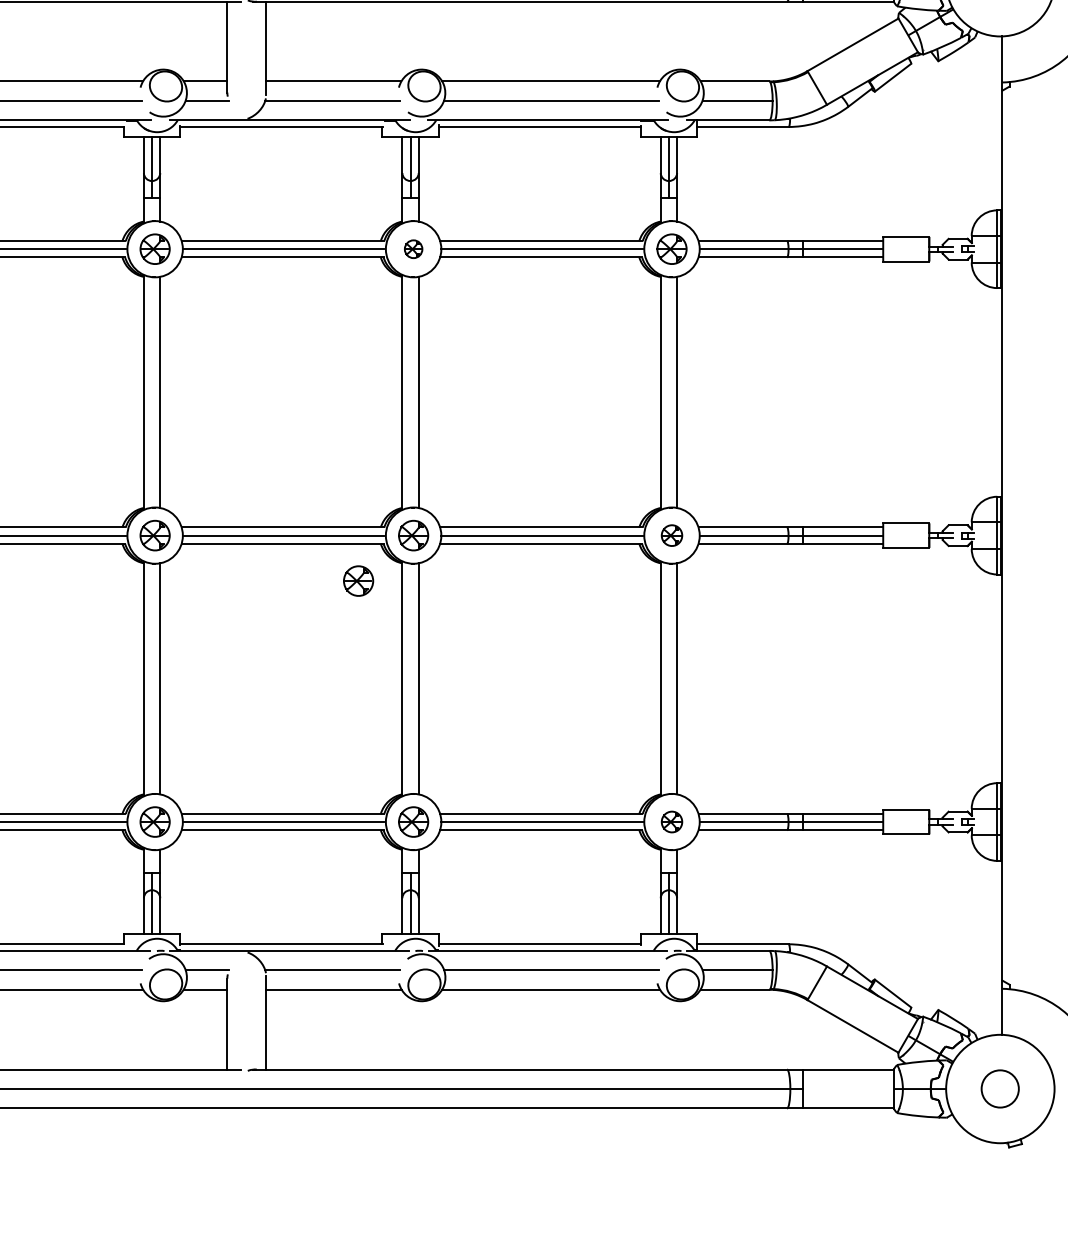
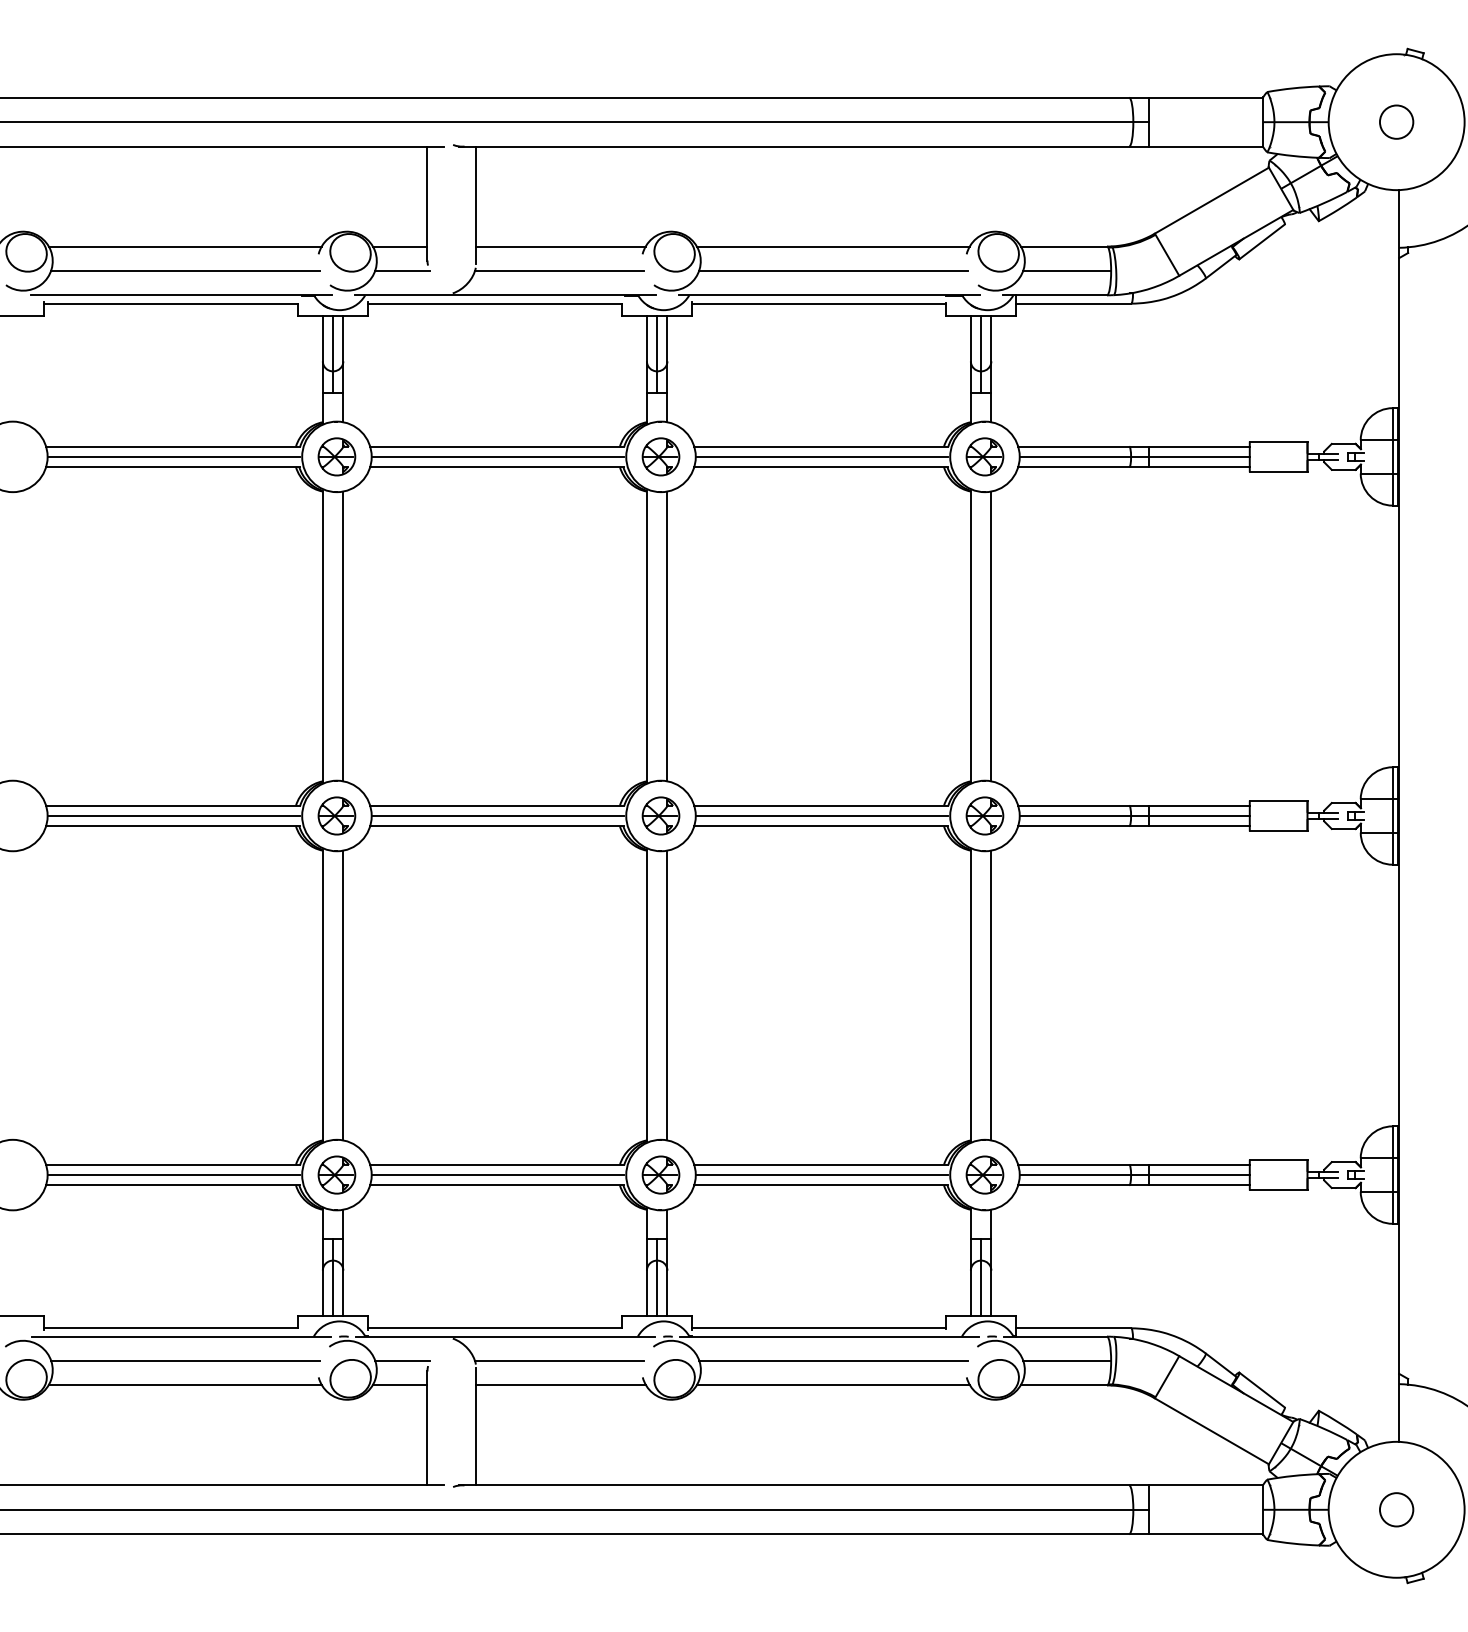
part: (413, 248) -> (660, 456), size x1.67
part: (671, 535) -> (984, 815), size x1.43
part: (358, 580) -> (591, 872), removed
part: (671, 821) -> (984, 1174), size x1.43
circle: (1000, 1088) -> (1396, 1509), size x0.71

